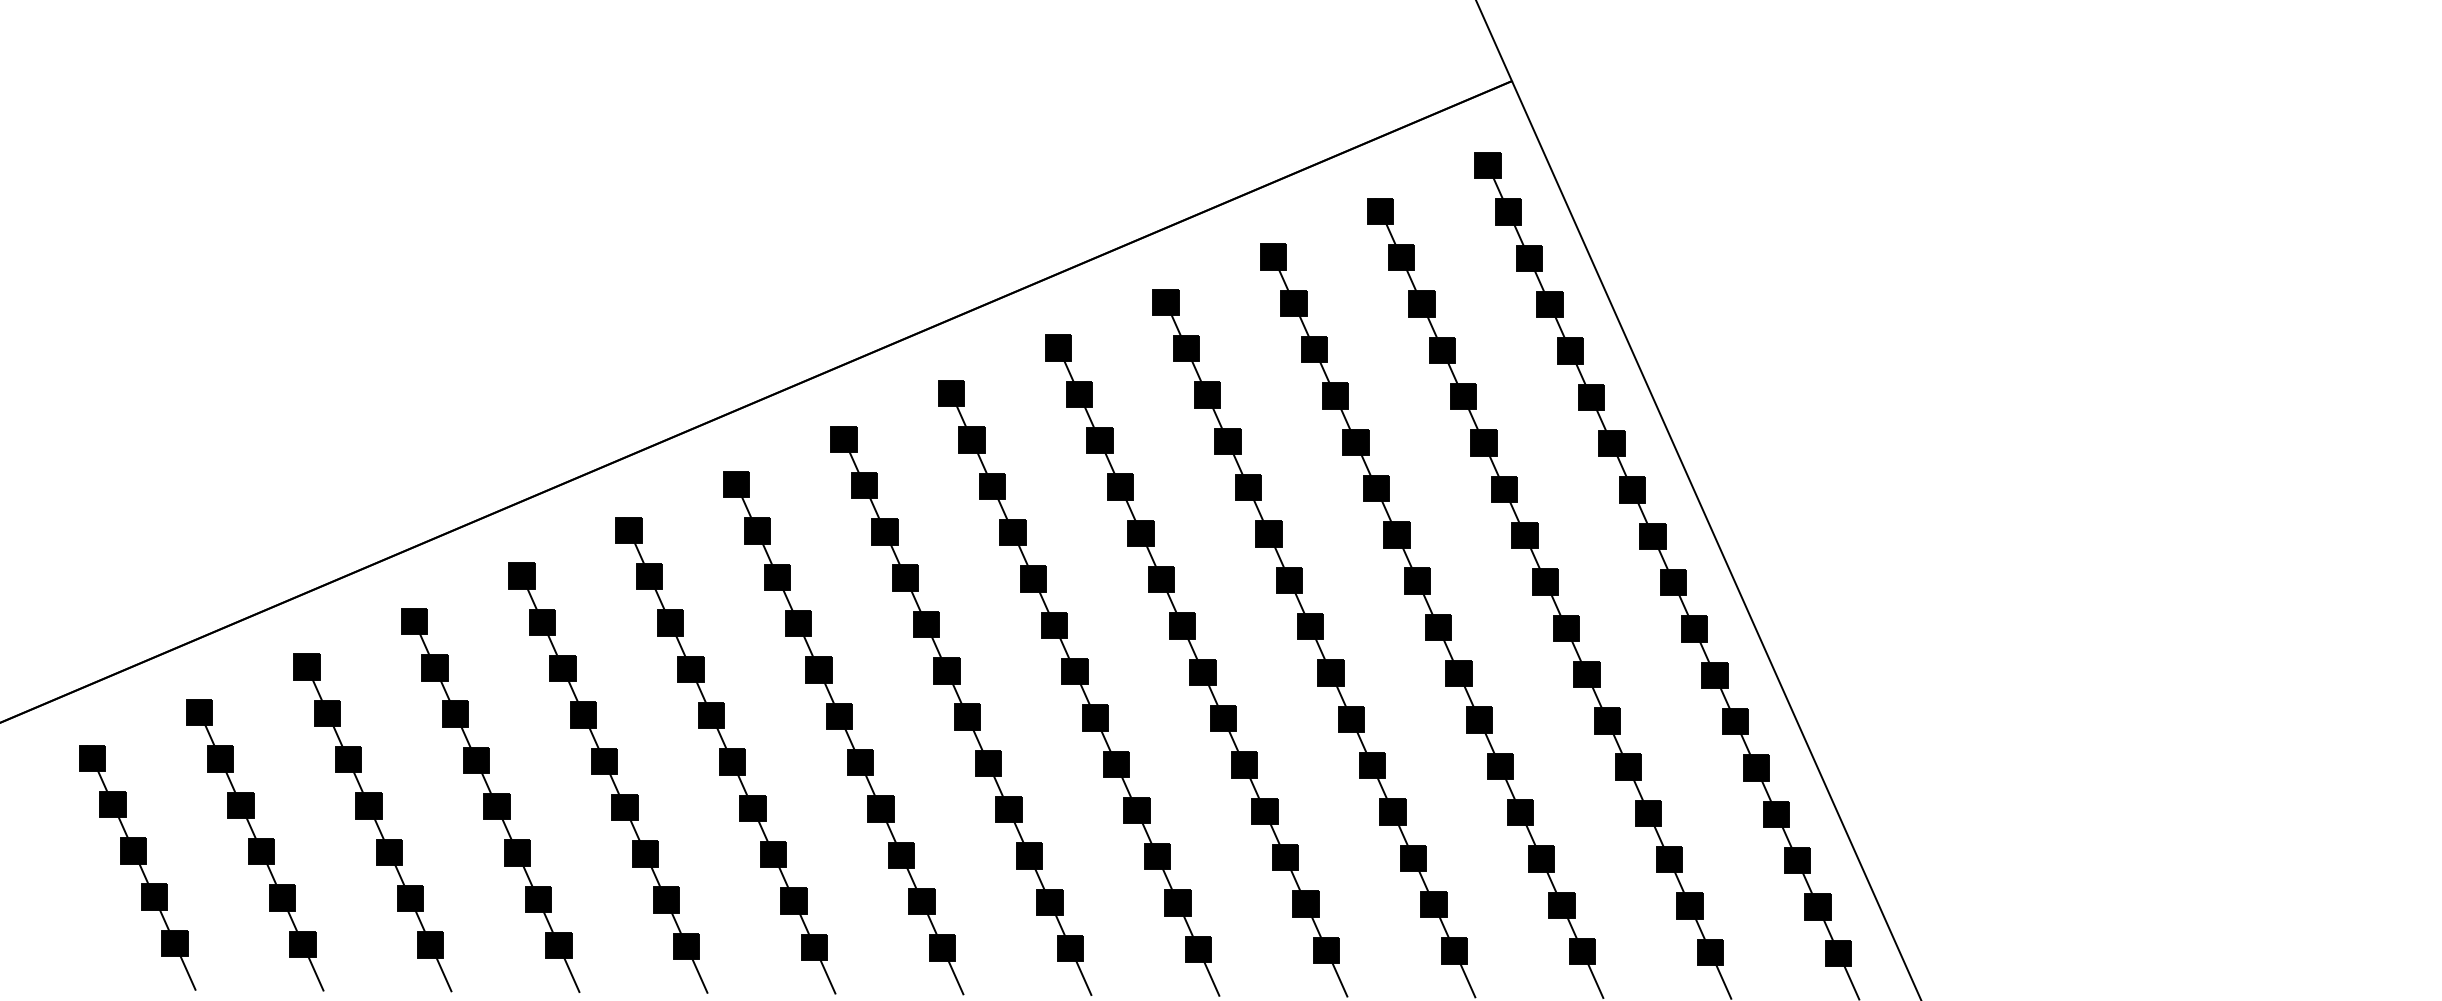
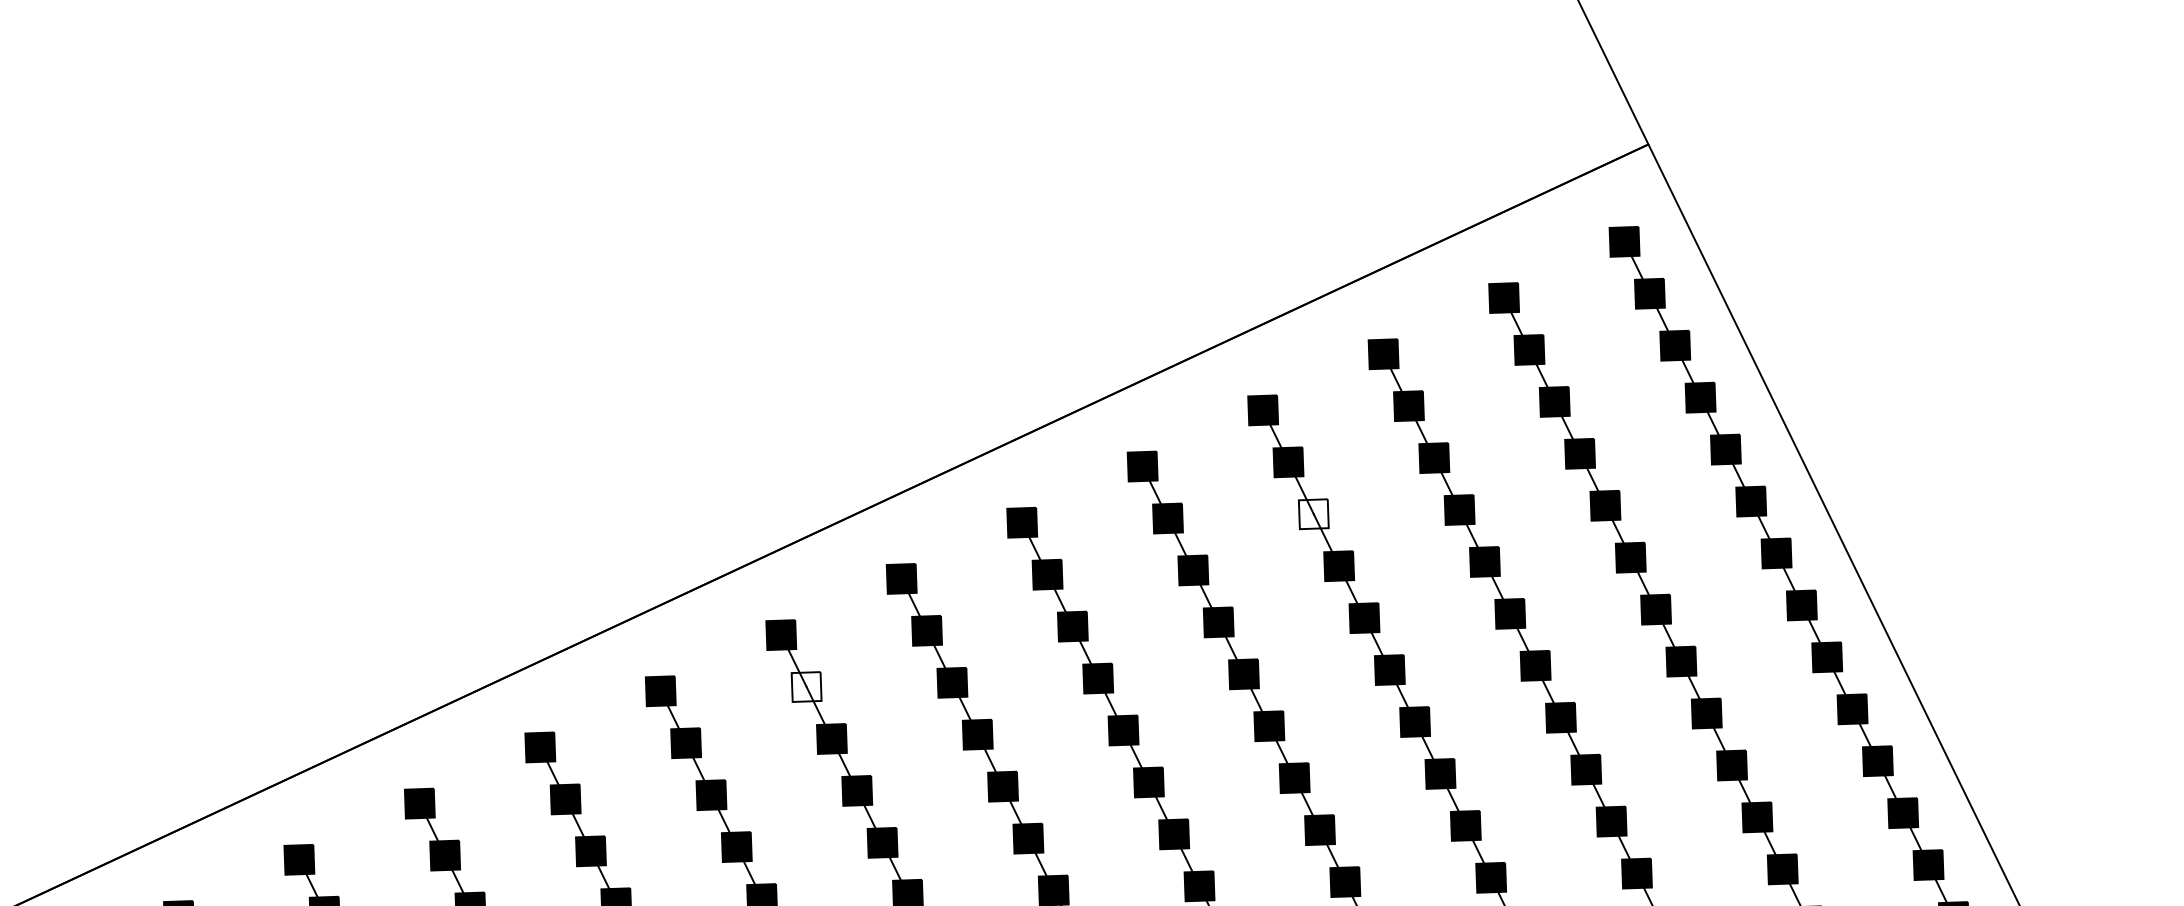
fill: (1206, 394) -> (1312, 513), removed
fill: (756, 530) -> (805, 686), removed

